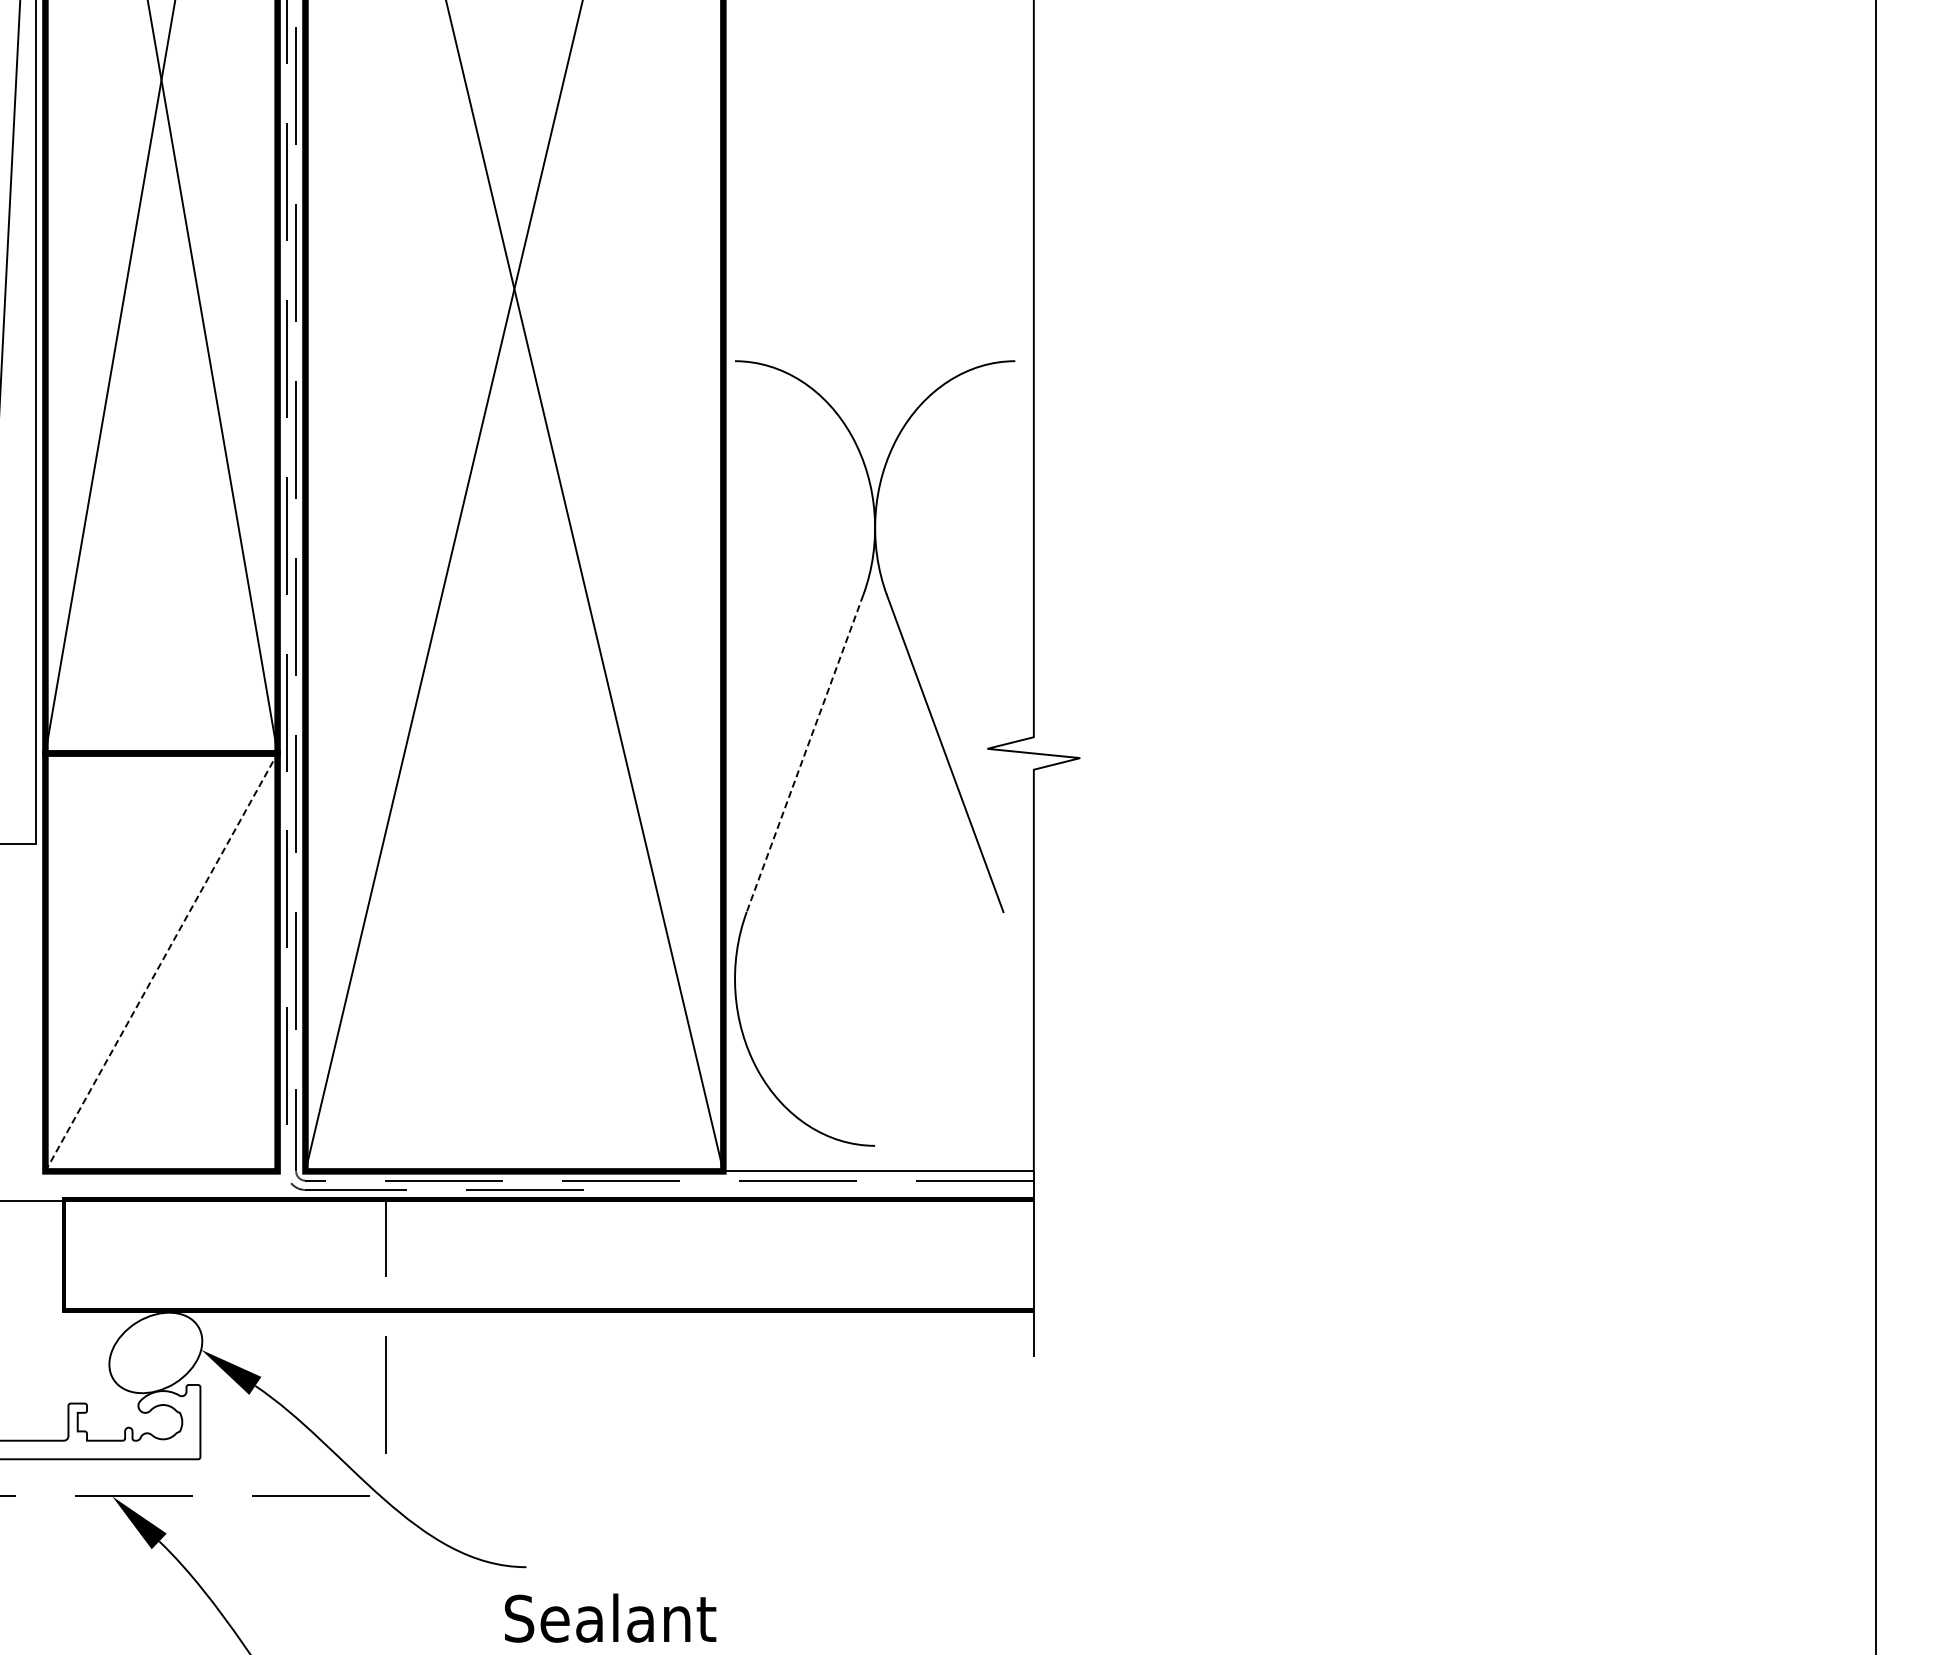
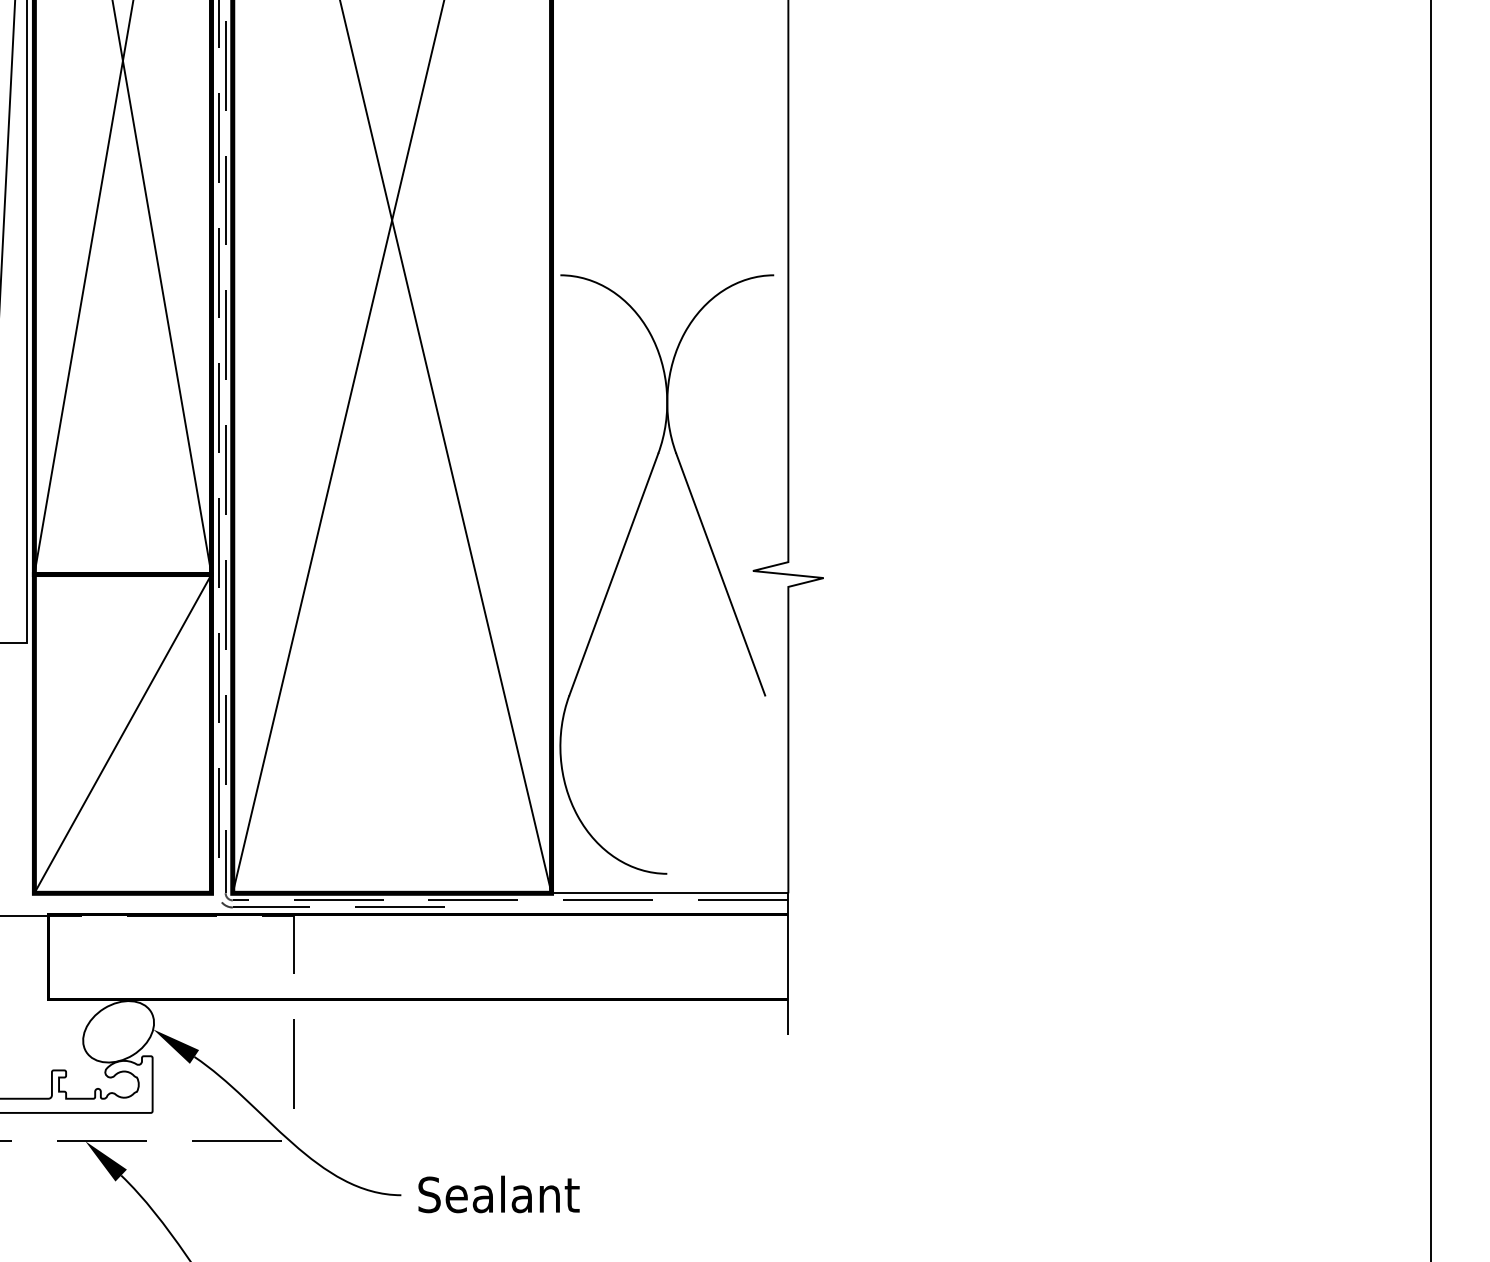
line: (805, 753) -> (614, 574), dashed -> solid
line: (161, 962) -> (122, 733), dashed -> solid
text: (610, 1617) -> (498, 1193), moved

